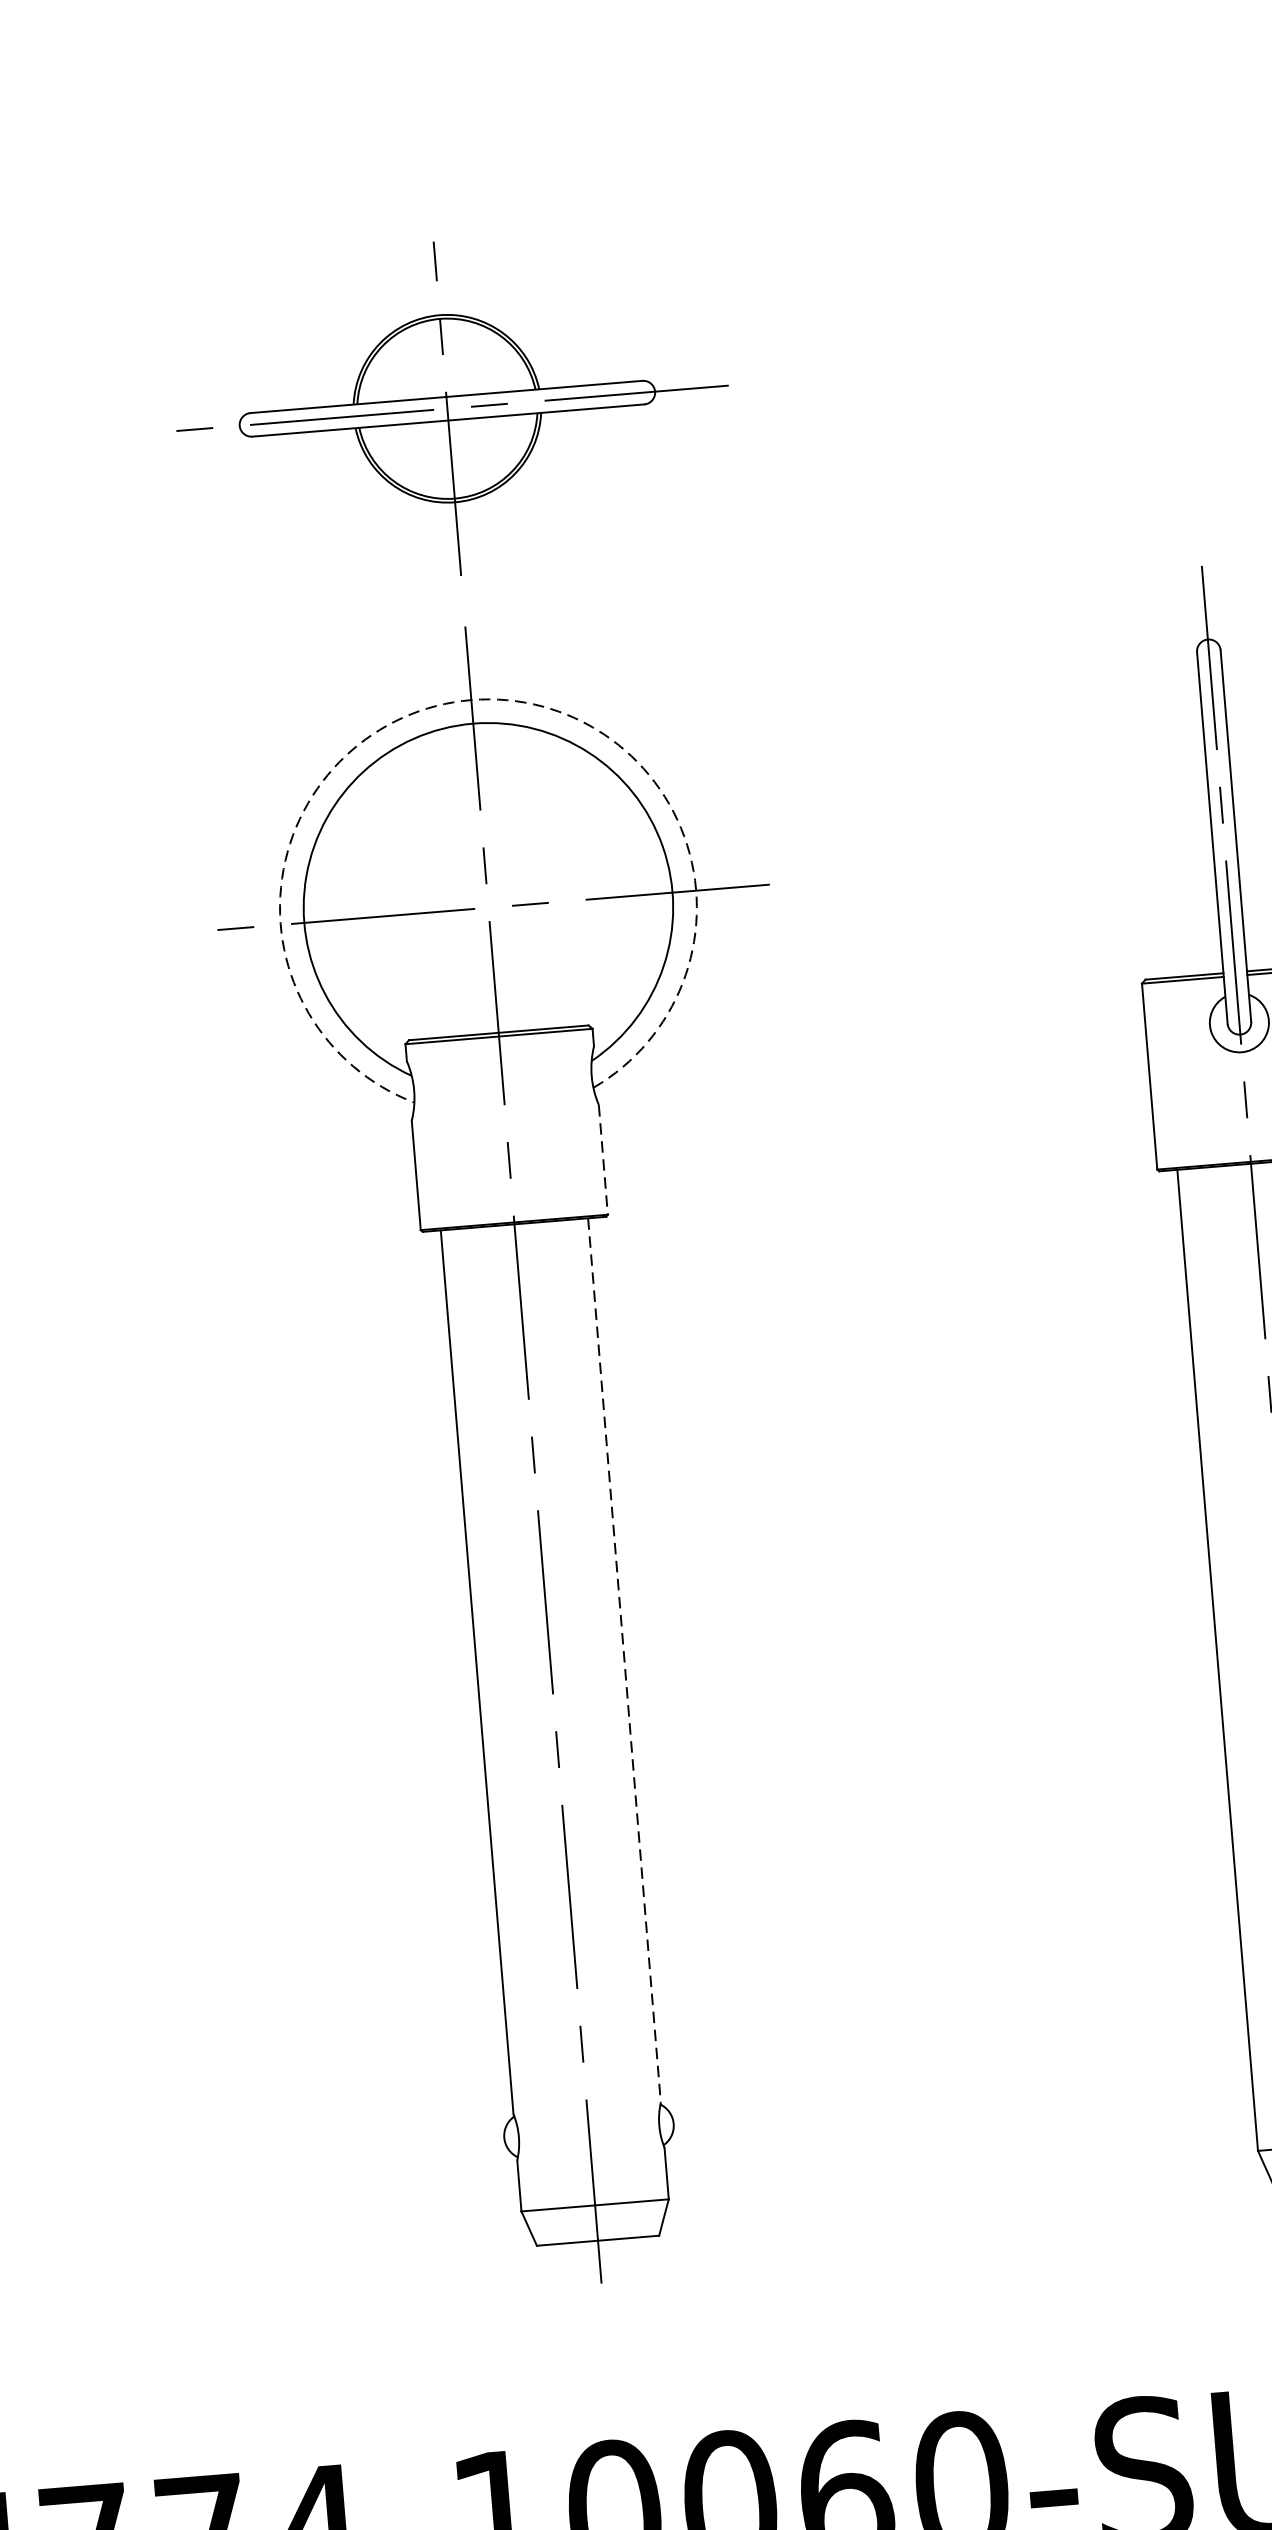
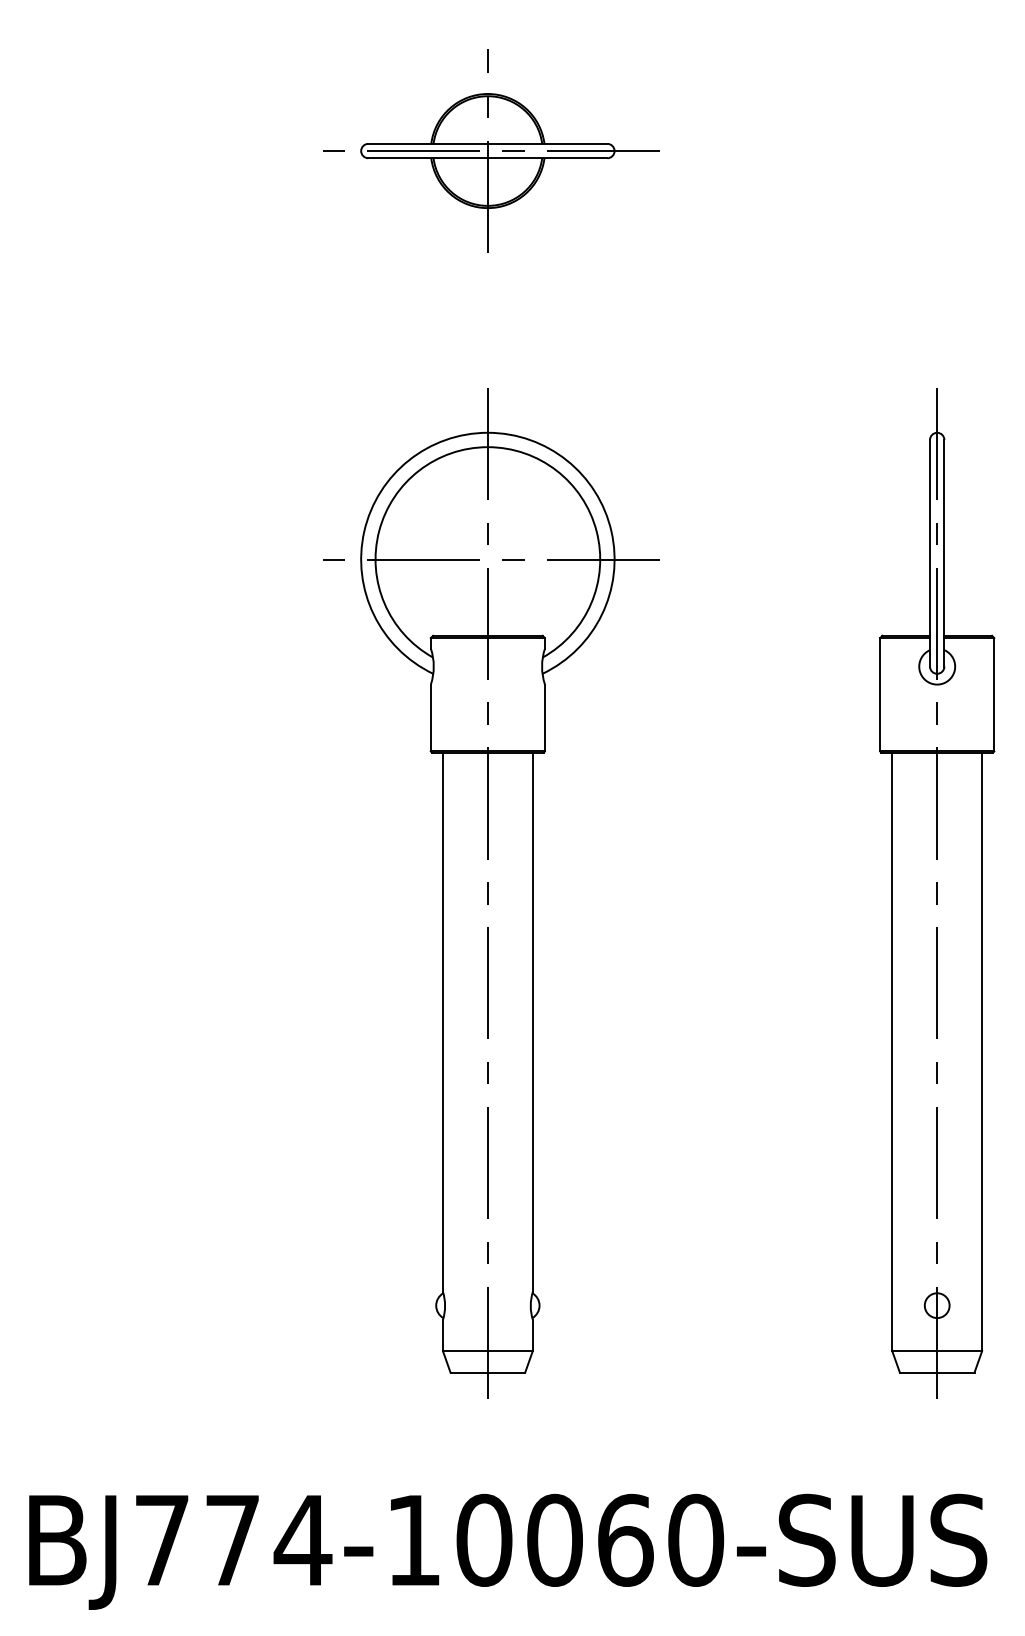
part: (453, 407) -> (491, 150), moved
arc: (470, 699) -> (487, 432), dashed -> solid
line: (602, 1160) -> (544, 718), dashed -> solid
line: (623, 1660) -> (532, 1022), dashed -> solid

